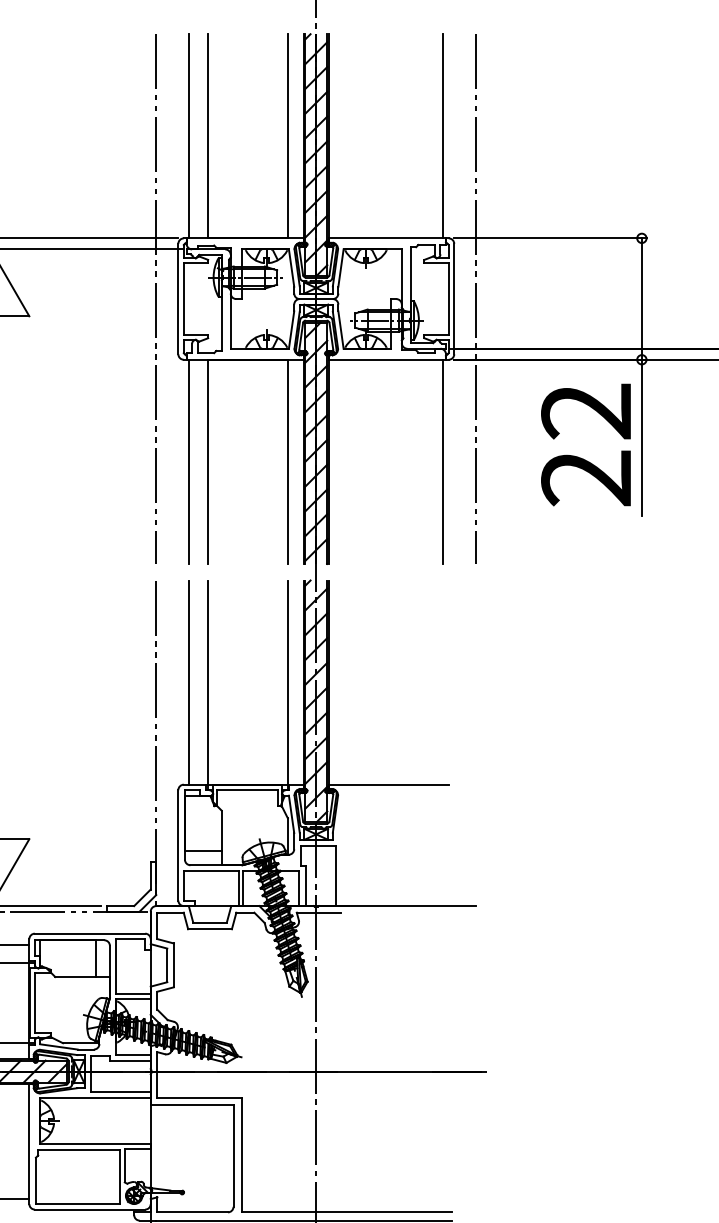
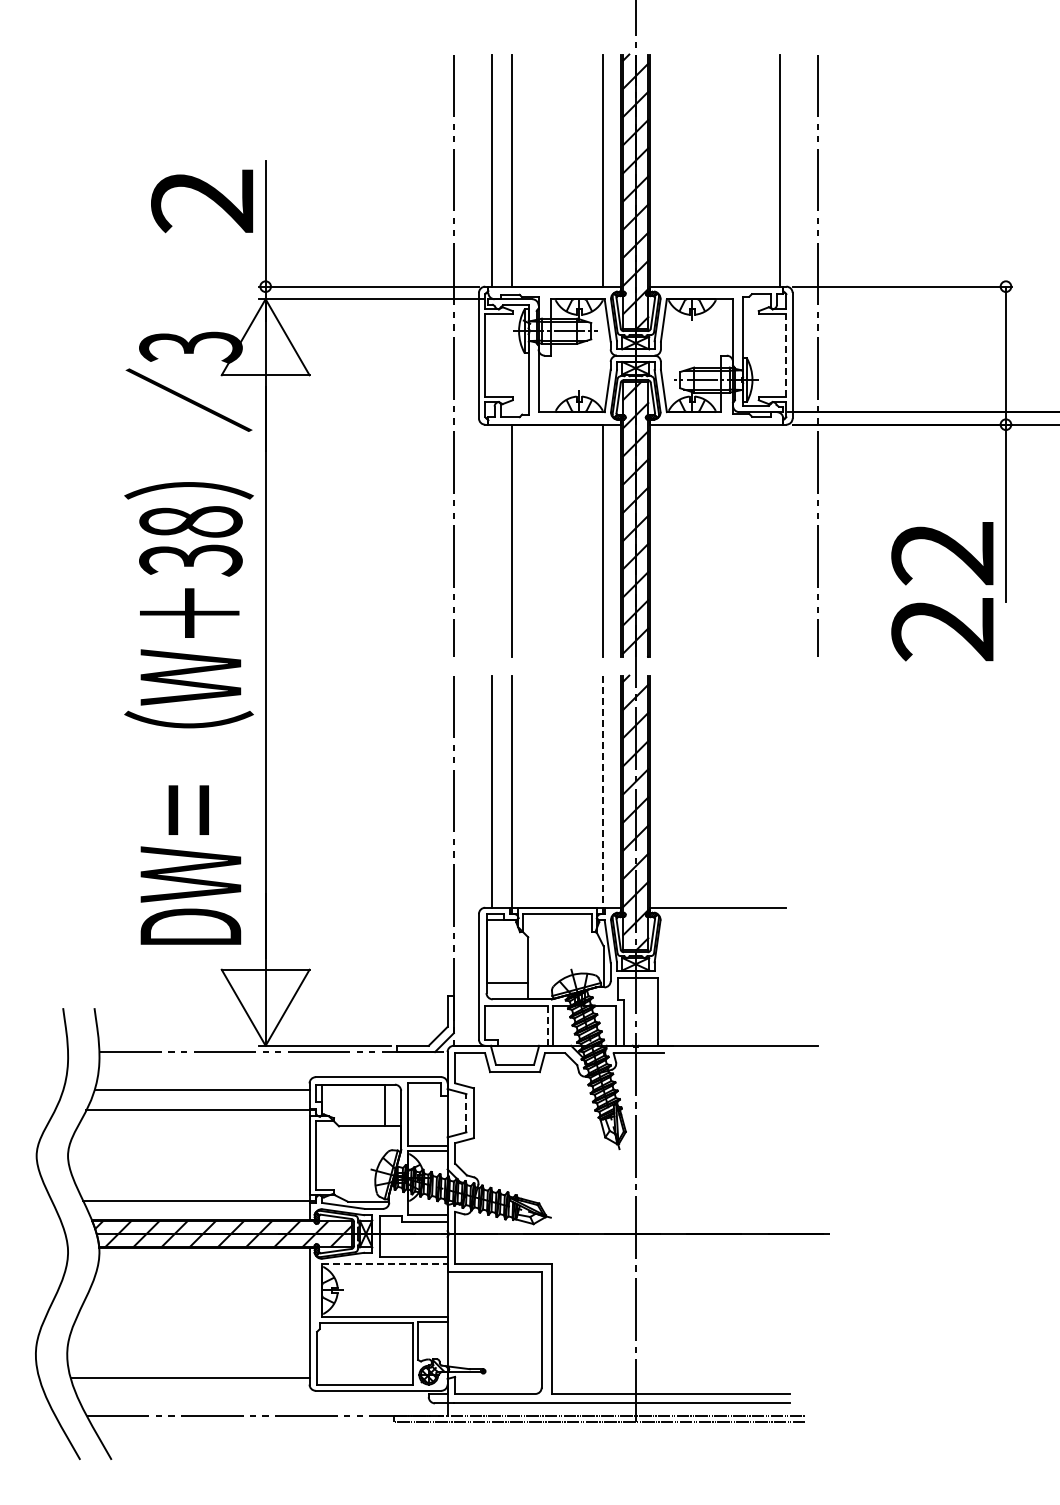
line: (448, 298) -> (786, 355), solid -> dashed
text: (586, 444) -> (942, 591), moved
line: (189, 461) -> (491, 540), removed
line: (443, 461) -> (780, 540), removed
line: (287, 683) -> (603, 792), solid -> dashed
line: (238, 889) -> (547, 1026), solid -> dashed
line: (167, 964) -> (466, 1112), solid -> dashed
line: (95, 1098) -> (384, 1264), solid -> dashed

